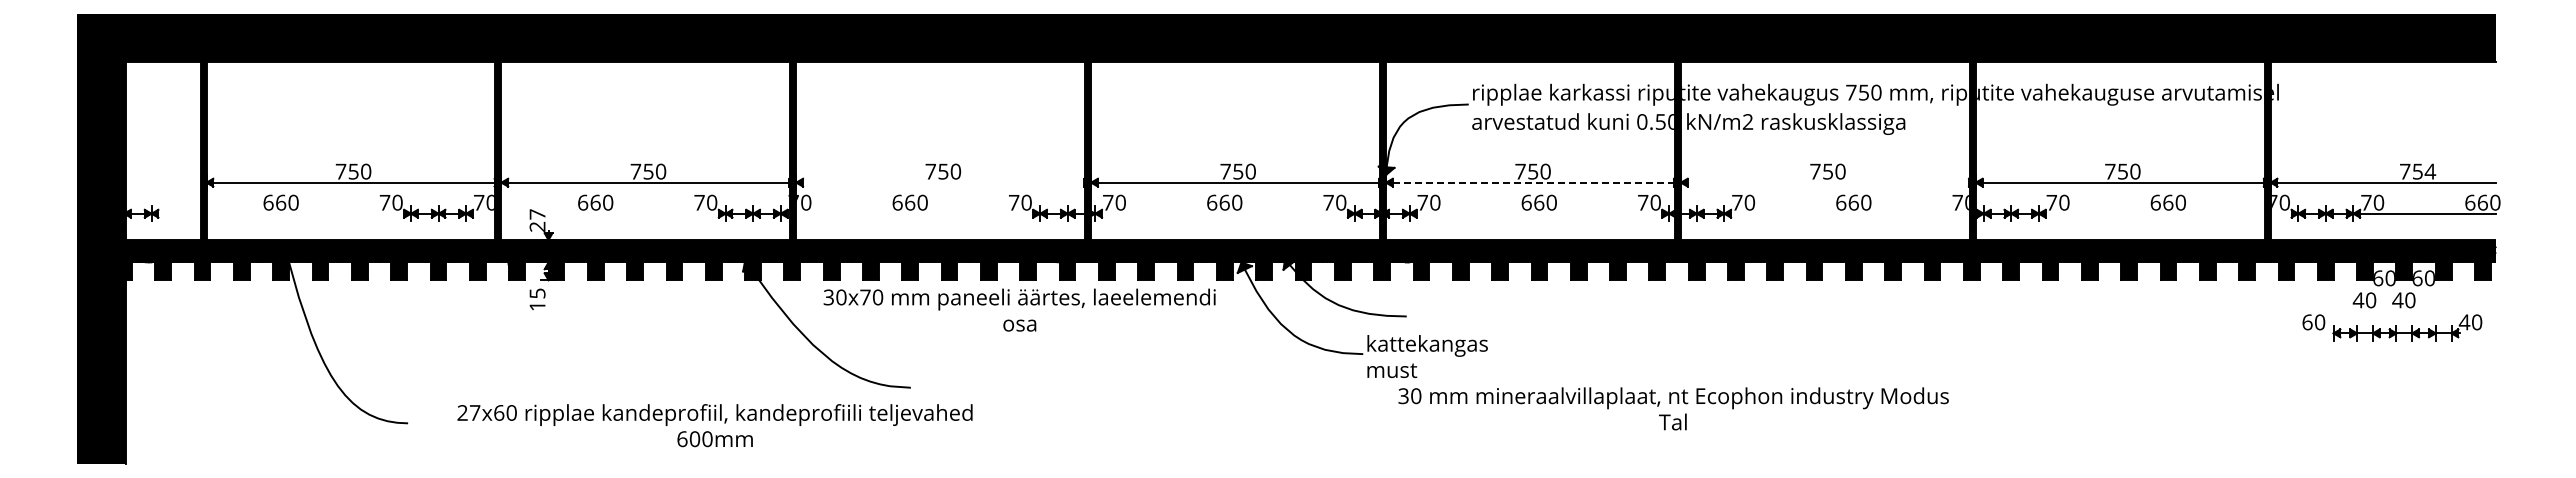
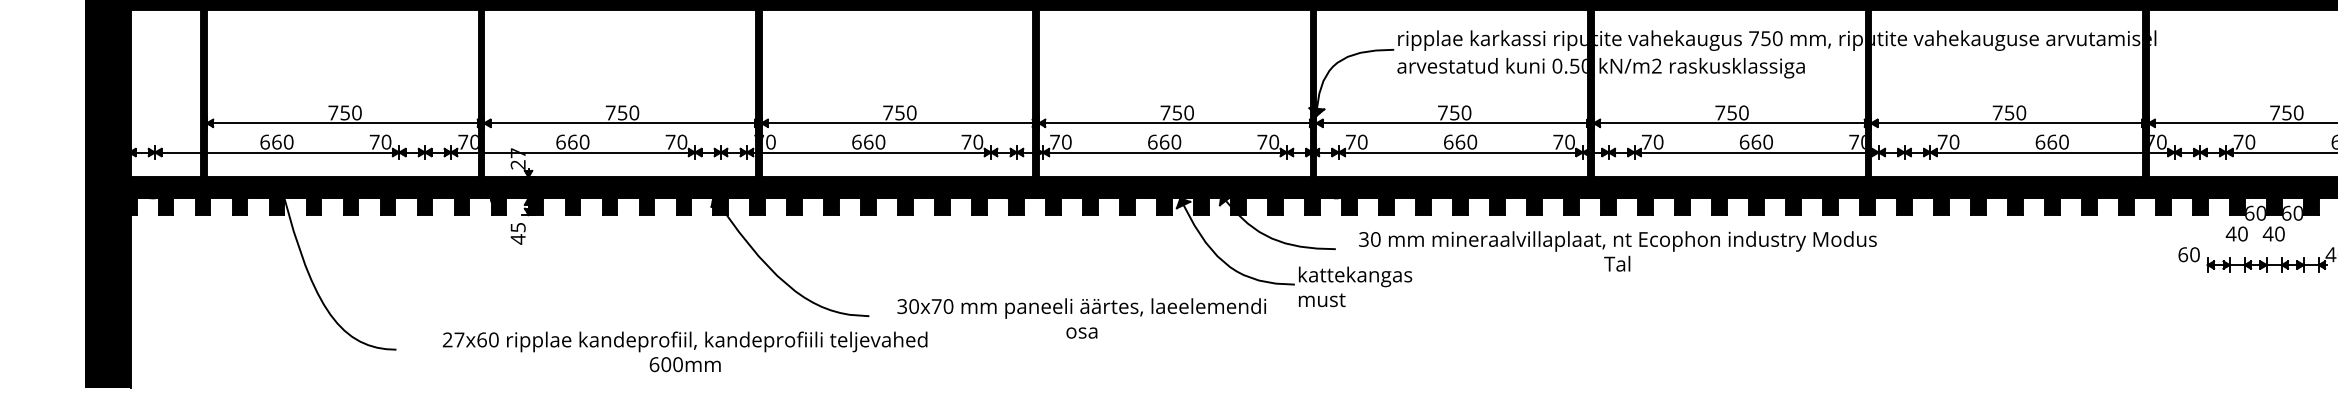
text: (2430, 171) -> (2298, 112), 754 -> 750
line: (943, 182) -> (900, 123), added
line: (1533, 182) -> (1455, 123), dashed -> solid
line: (1827, 182) -> (1731, 123), added
line: (281, 213) -> (277, 152), added
line: (595, 213) -> (572, 152), added
line: (910, 213) -> (869, 152), added
line: (1224, 213) -> (1164, 152), added
line: (1539, 213) -> (1460, 152), added
line: (1854, 213) -> (1757, 152), added
line: (2168, 213) -> (2052, 152), added
text: (537, 305) -> (518, 238), 15 -> 45
text: (1019, 309) -> (1081, 317), moved
text: (1673, 408) -> (1617, 251), moved

